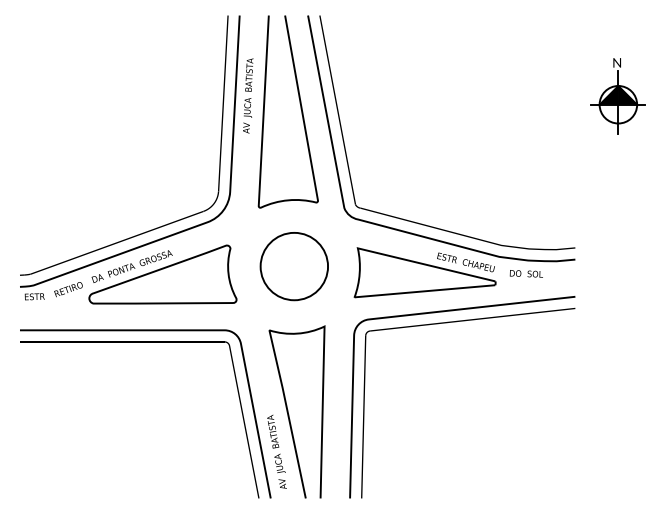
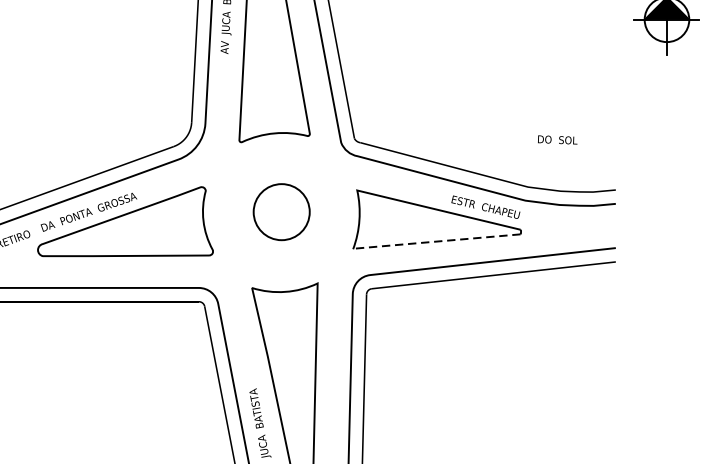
circle: (294, 266) -> (281, 212), size x0.7
text: (525, 273) -> (556, 139), moved
line: (424, 291) -> (436, 241), solid -> dashed

